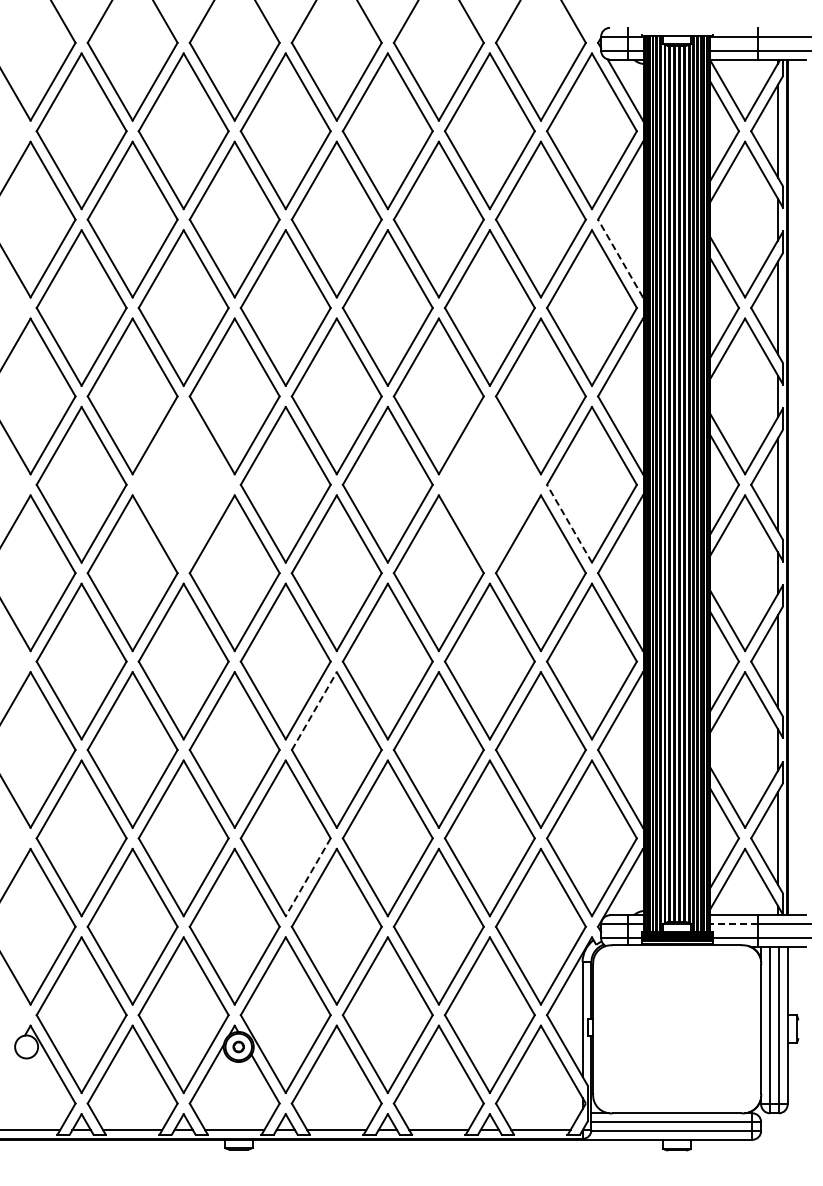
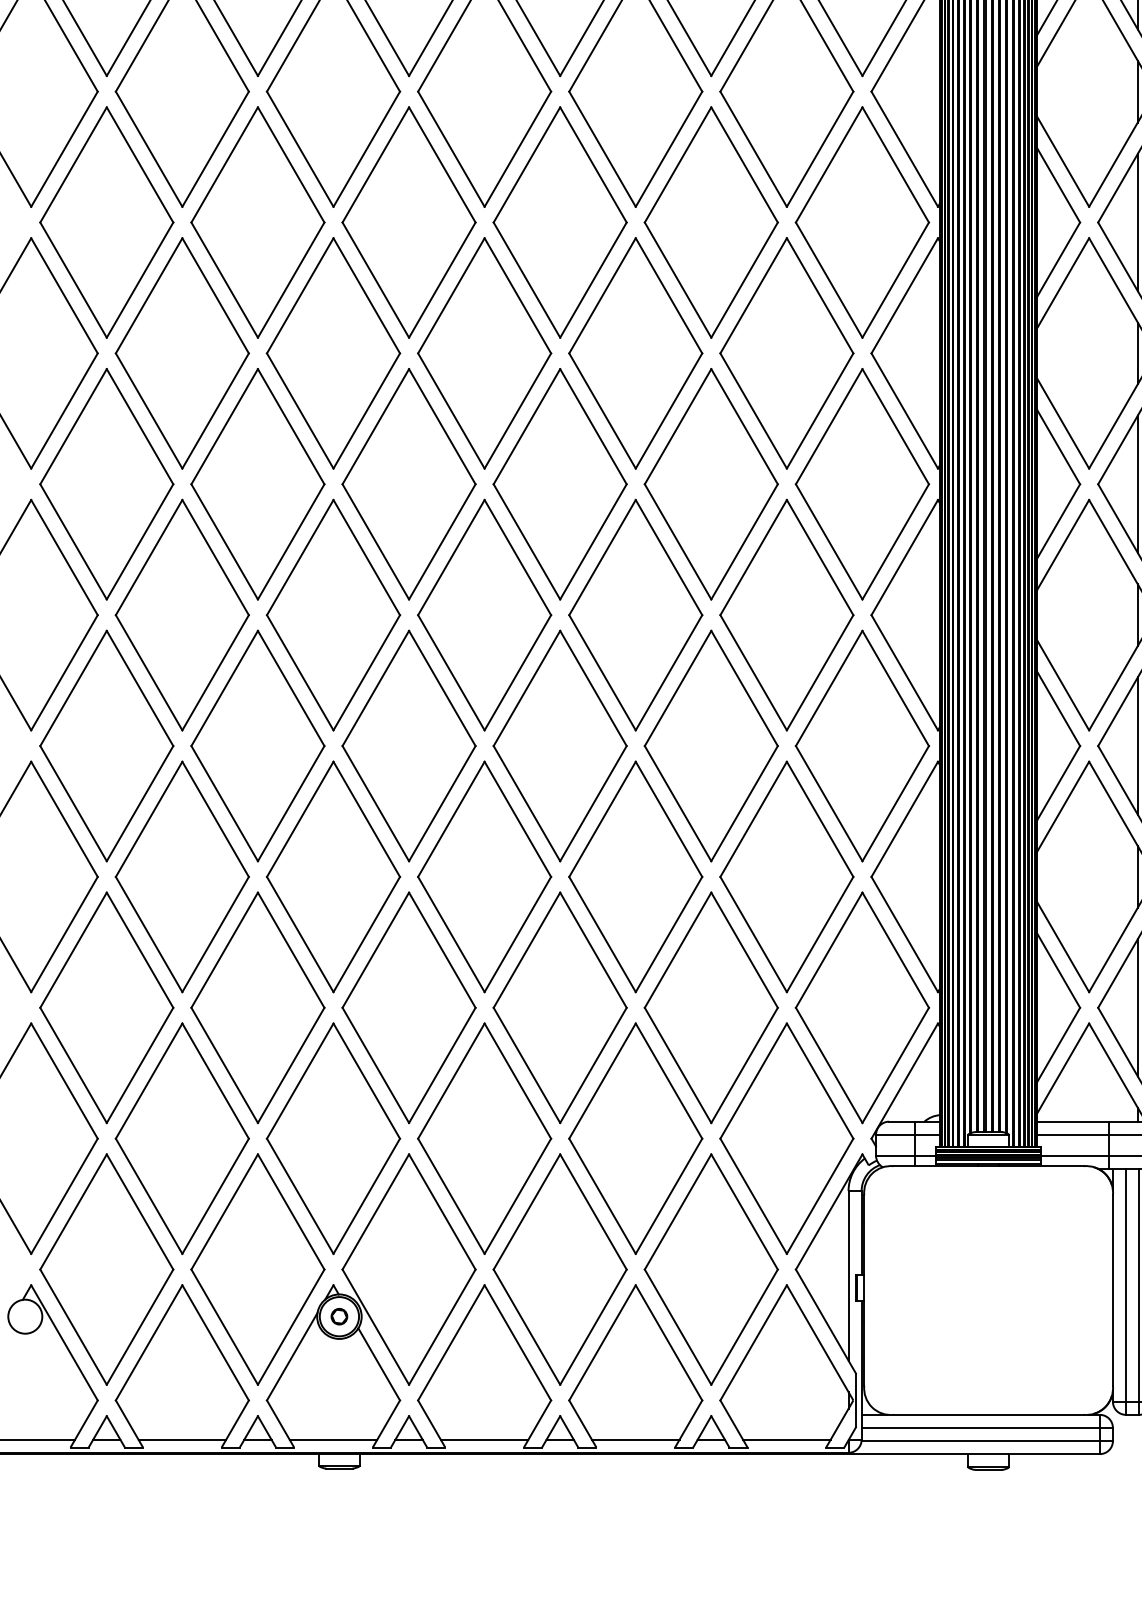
line: (620, 258) -> (904, 149), dashed -> solid
part: (183, 484) -> (257, 483), added
part: (489, 484) -> (710, 483), added
line: (569, 523) -> (829, 541), dashed -> solid
line: (314, 711) -> (451, 819), dashed -> solid
line: (308, 877) -> (442, 1065), dashed -> solid
line: (733, 924) -> (1071, 1135), dashed -> solid

